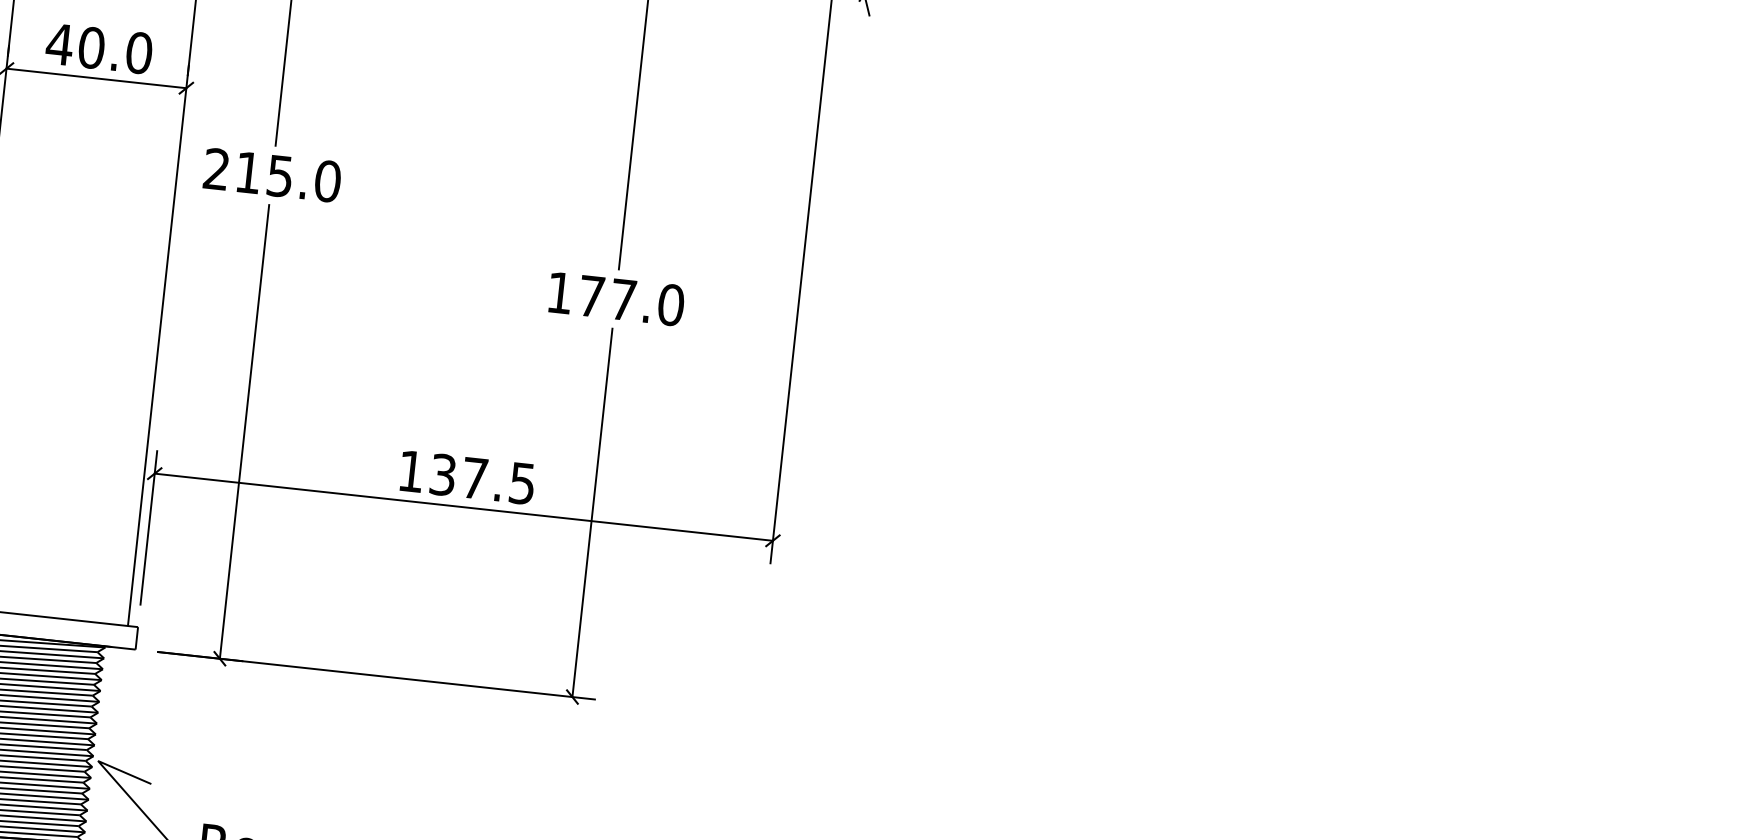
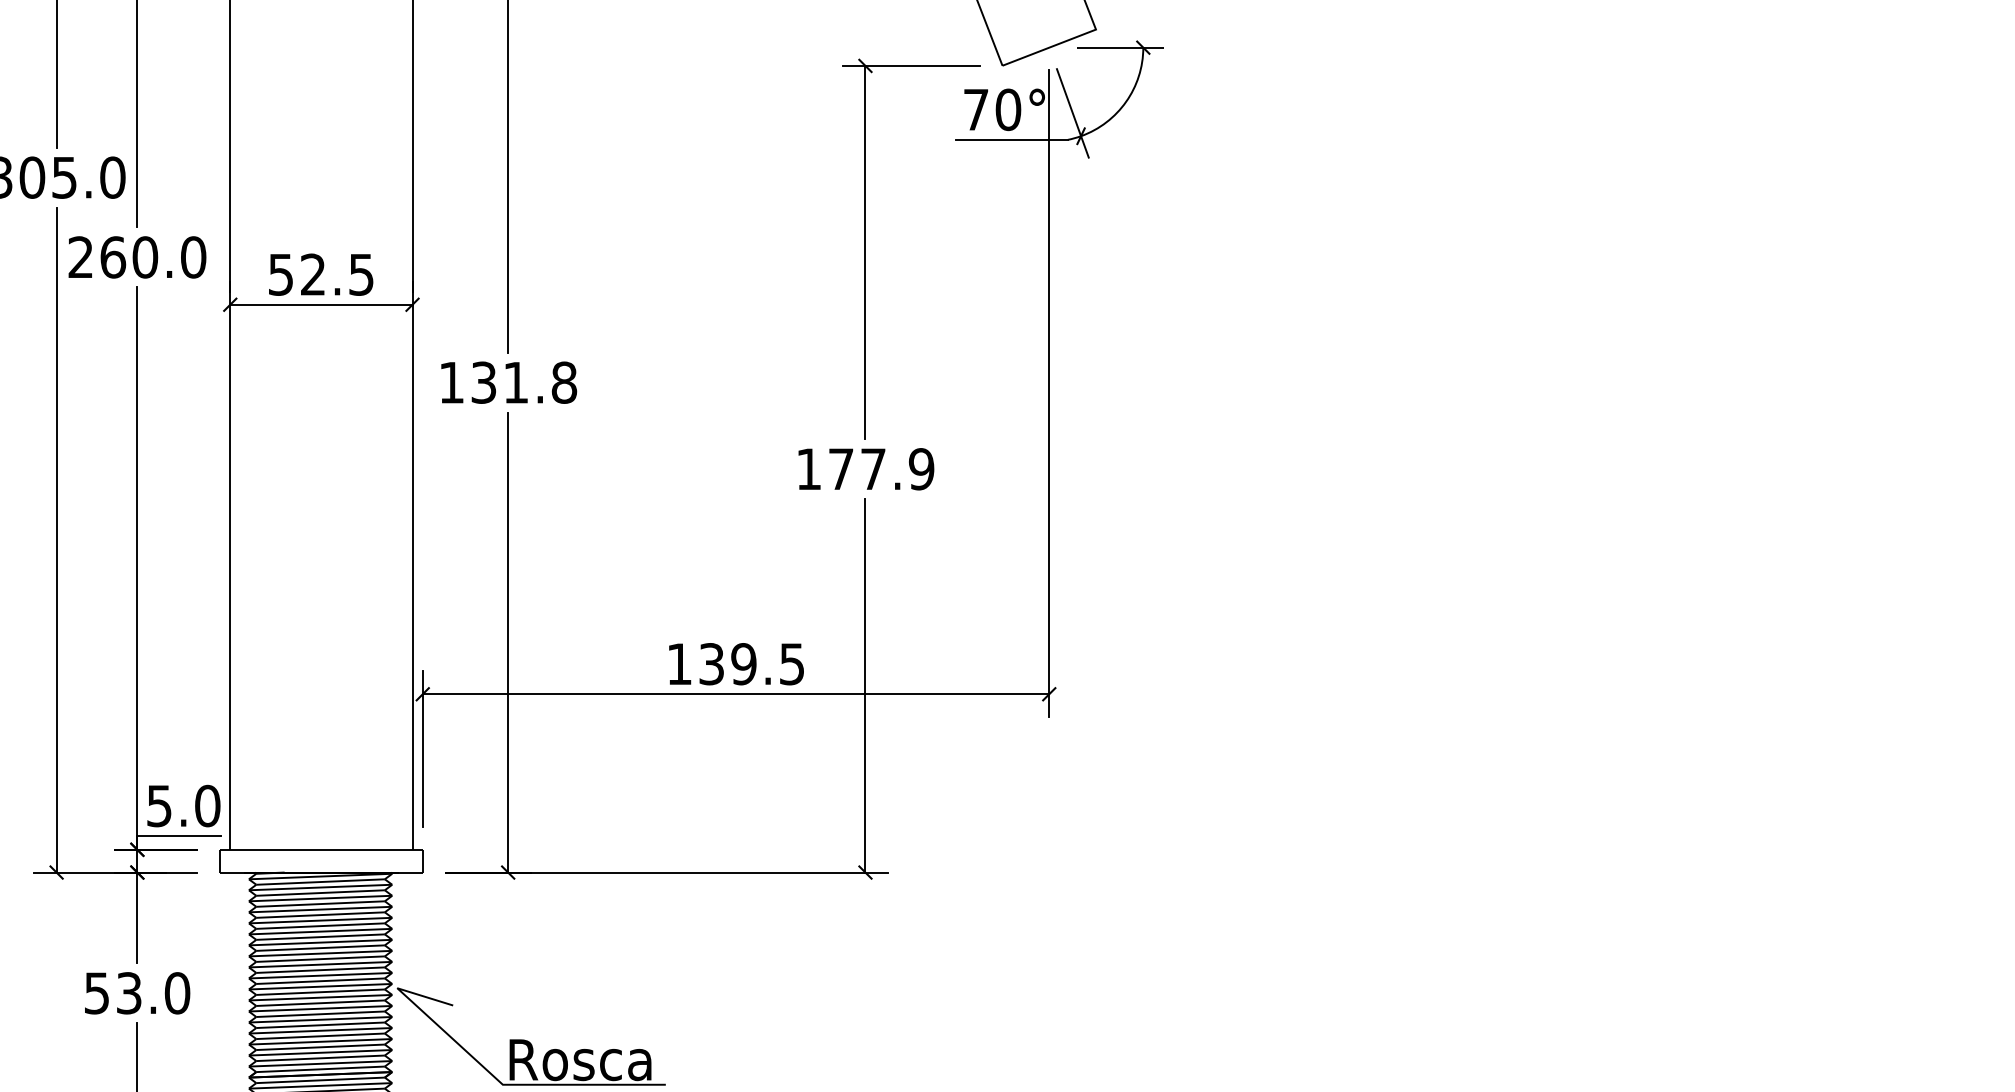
text: (98, 48) -> (320, 274), 40.0 -> 52.5
text: (272, 175) -> (508, 382), 215.0 -> 131.8
text: (670, 305) -> (921, 469), 177.0 -> 177.9
text: (474, 478) -> (743, 664), 137.5 -> 139.5

